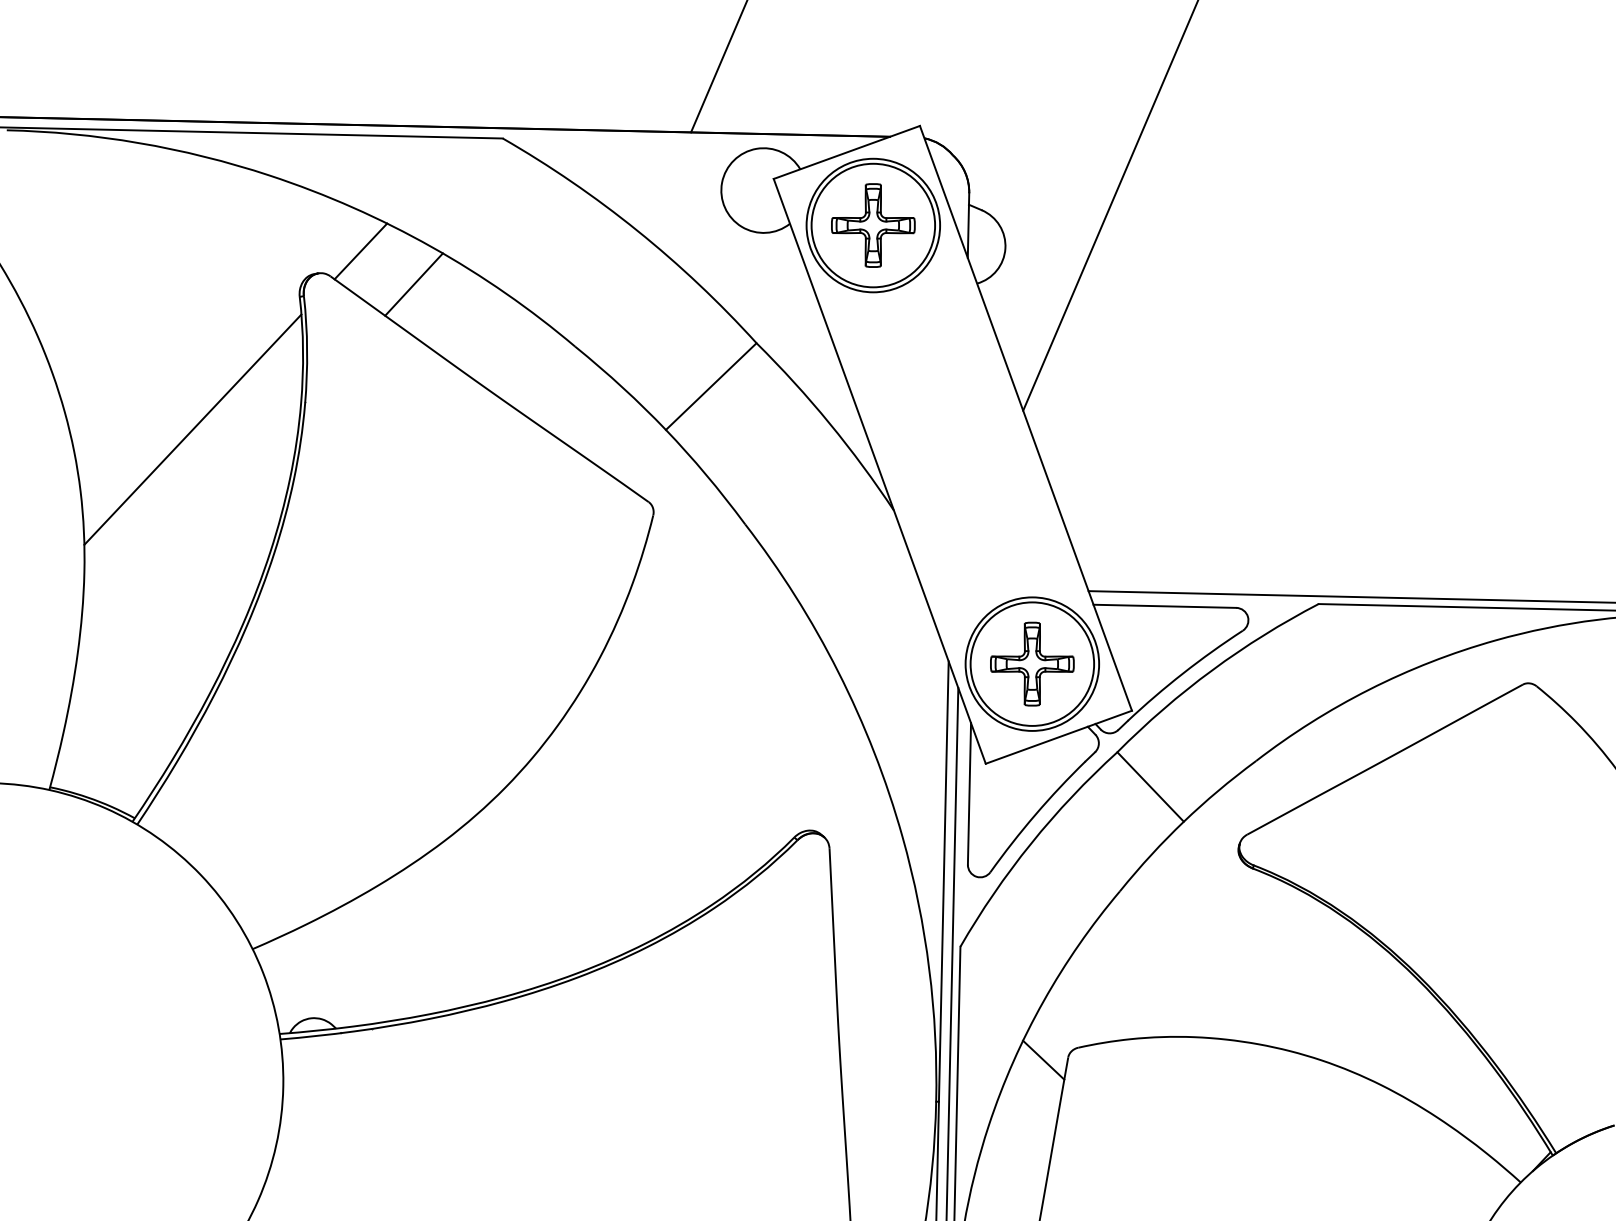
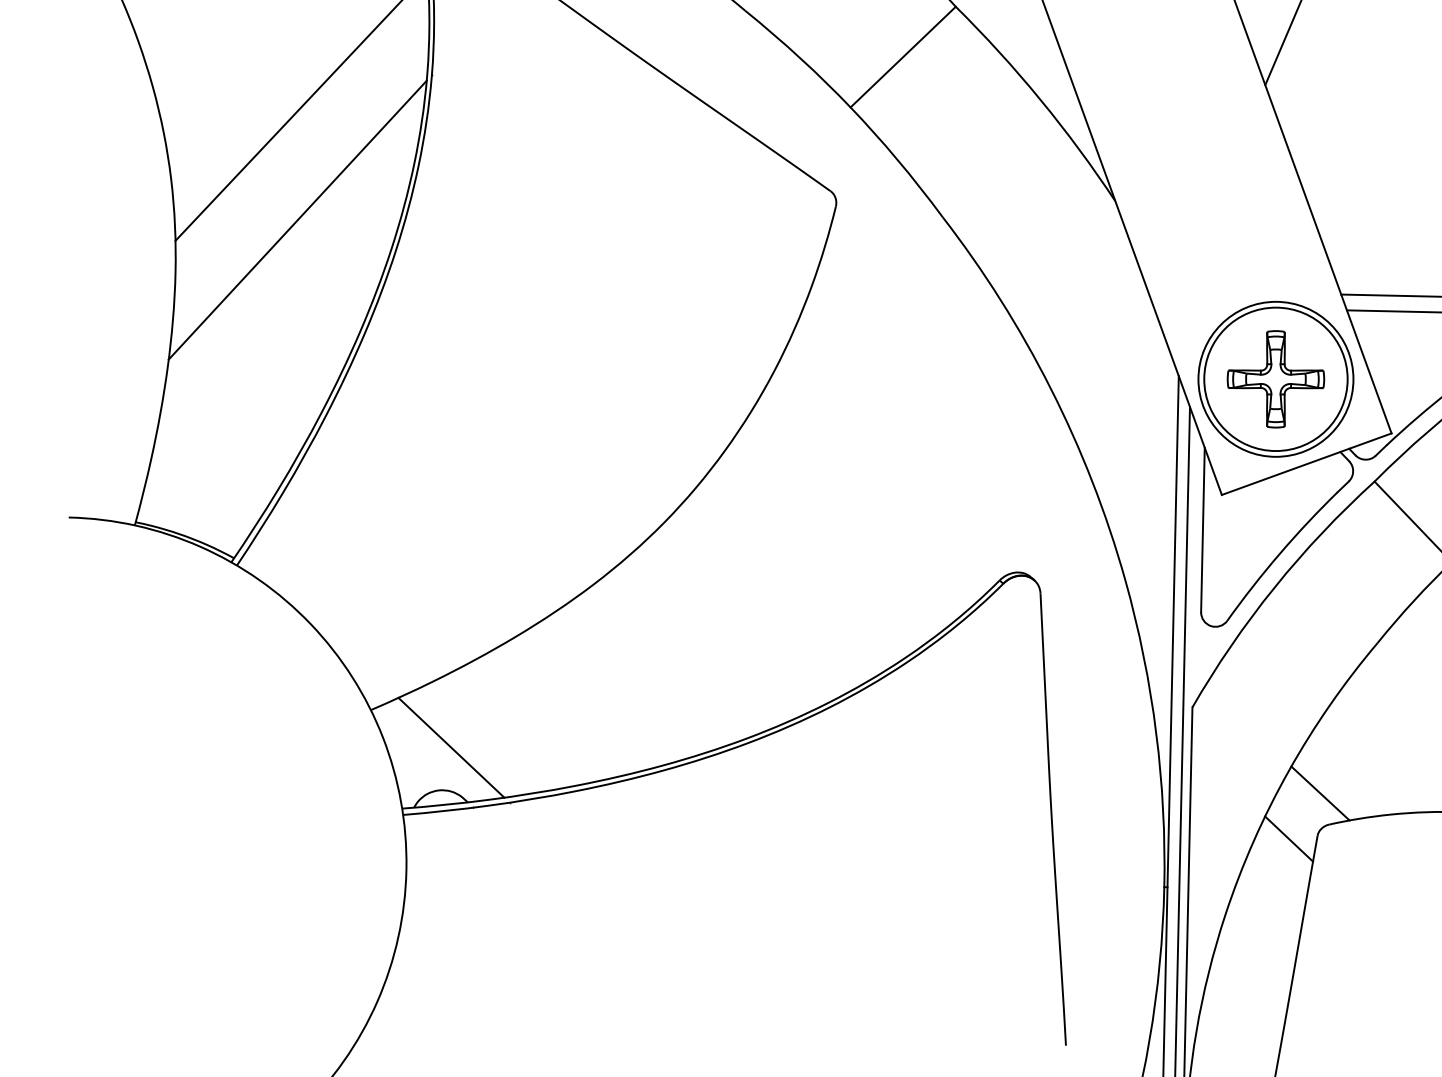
line: (189, 526) -> (297, 219), added
line: (321, 981) -> (450, 747), added
line: (1070, 1020) -> (1320, 792), added

